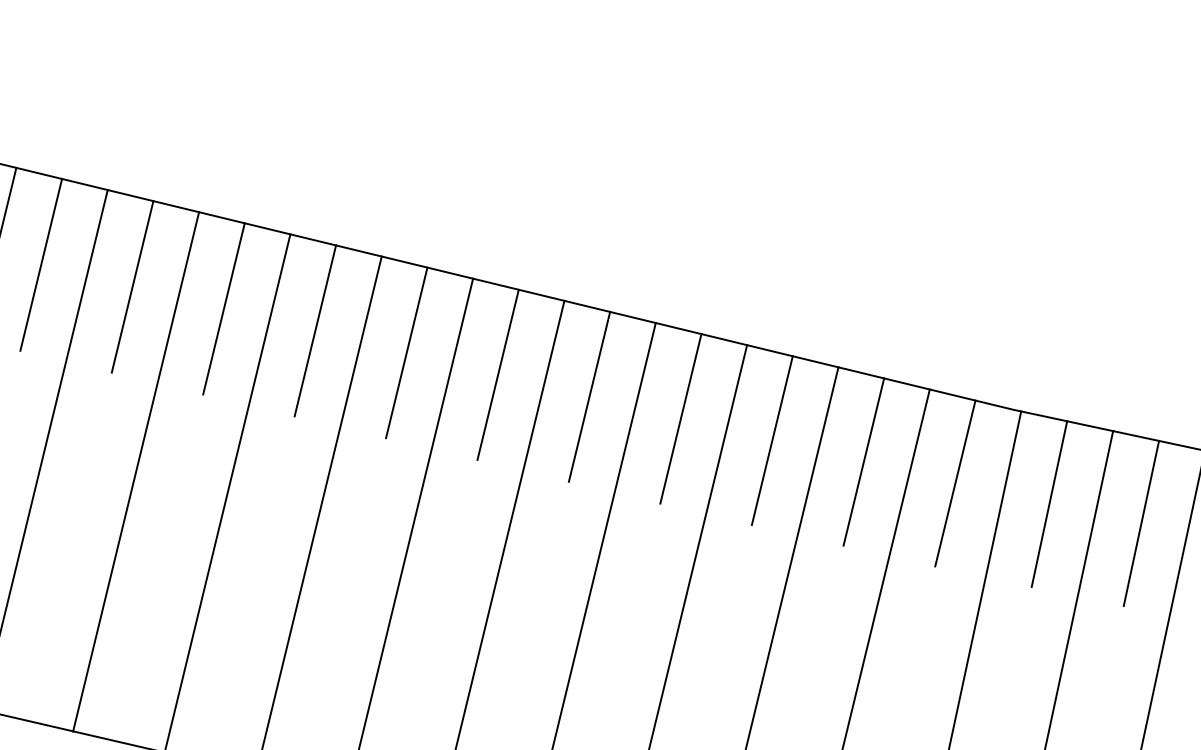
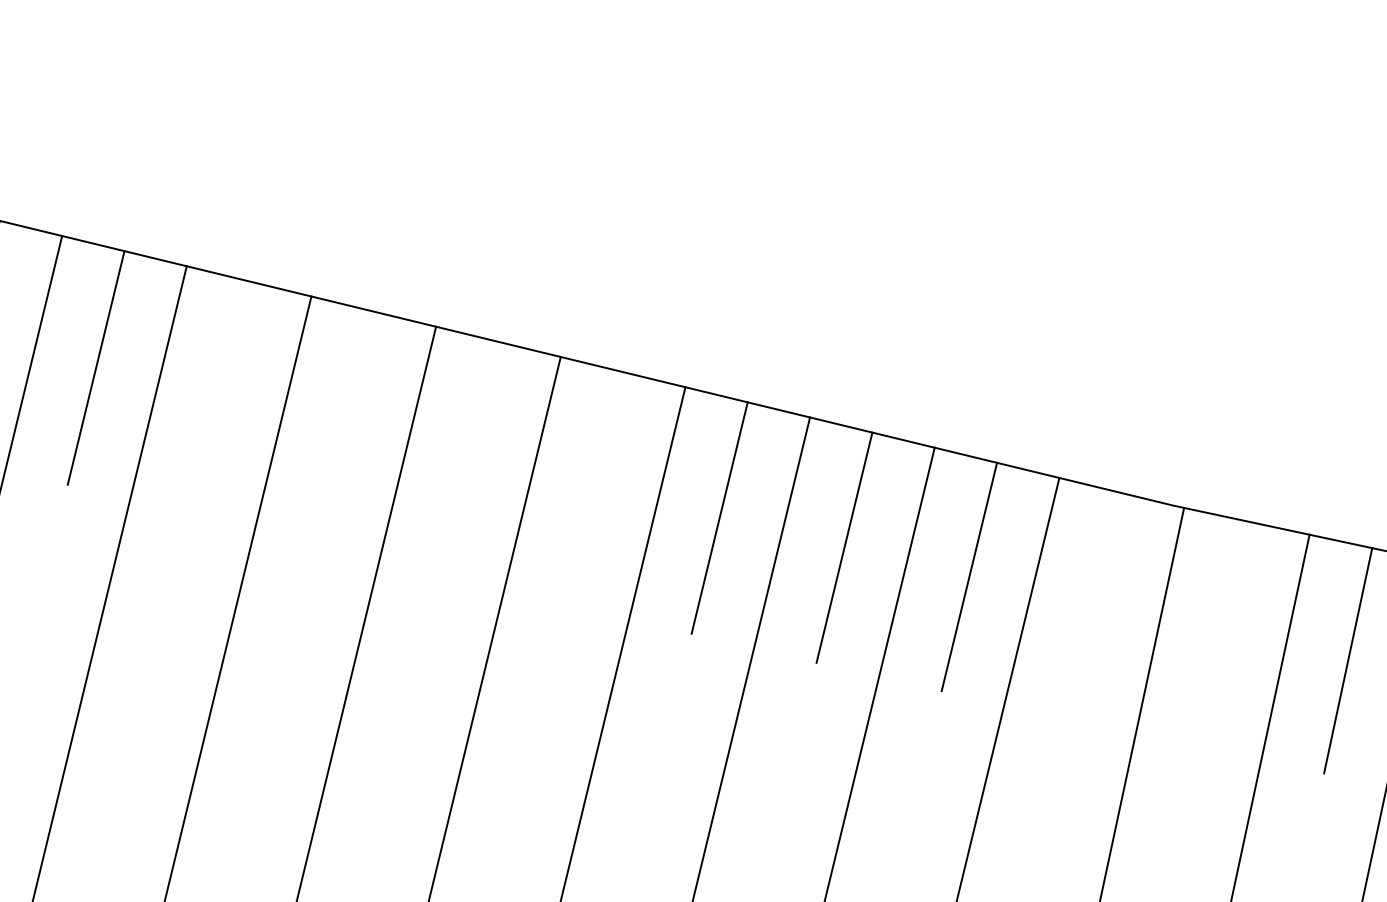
line: (315, 330) -> (221, 397), removed
line: (406, 352) -> (345, 427), removed
line: (497, 374) -> (469, 457), removed
line: (589, 396) -> (594, 487), removed
line: (955, 483) -> (1094, 606), removed
line: (1049, 503) -> (1222, 633), removed

